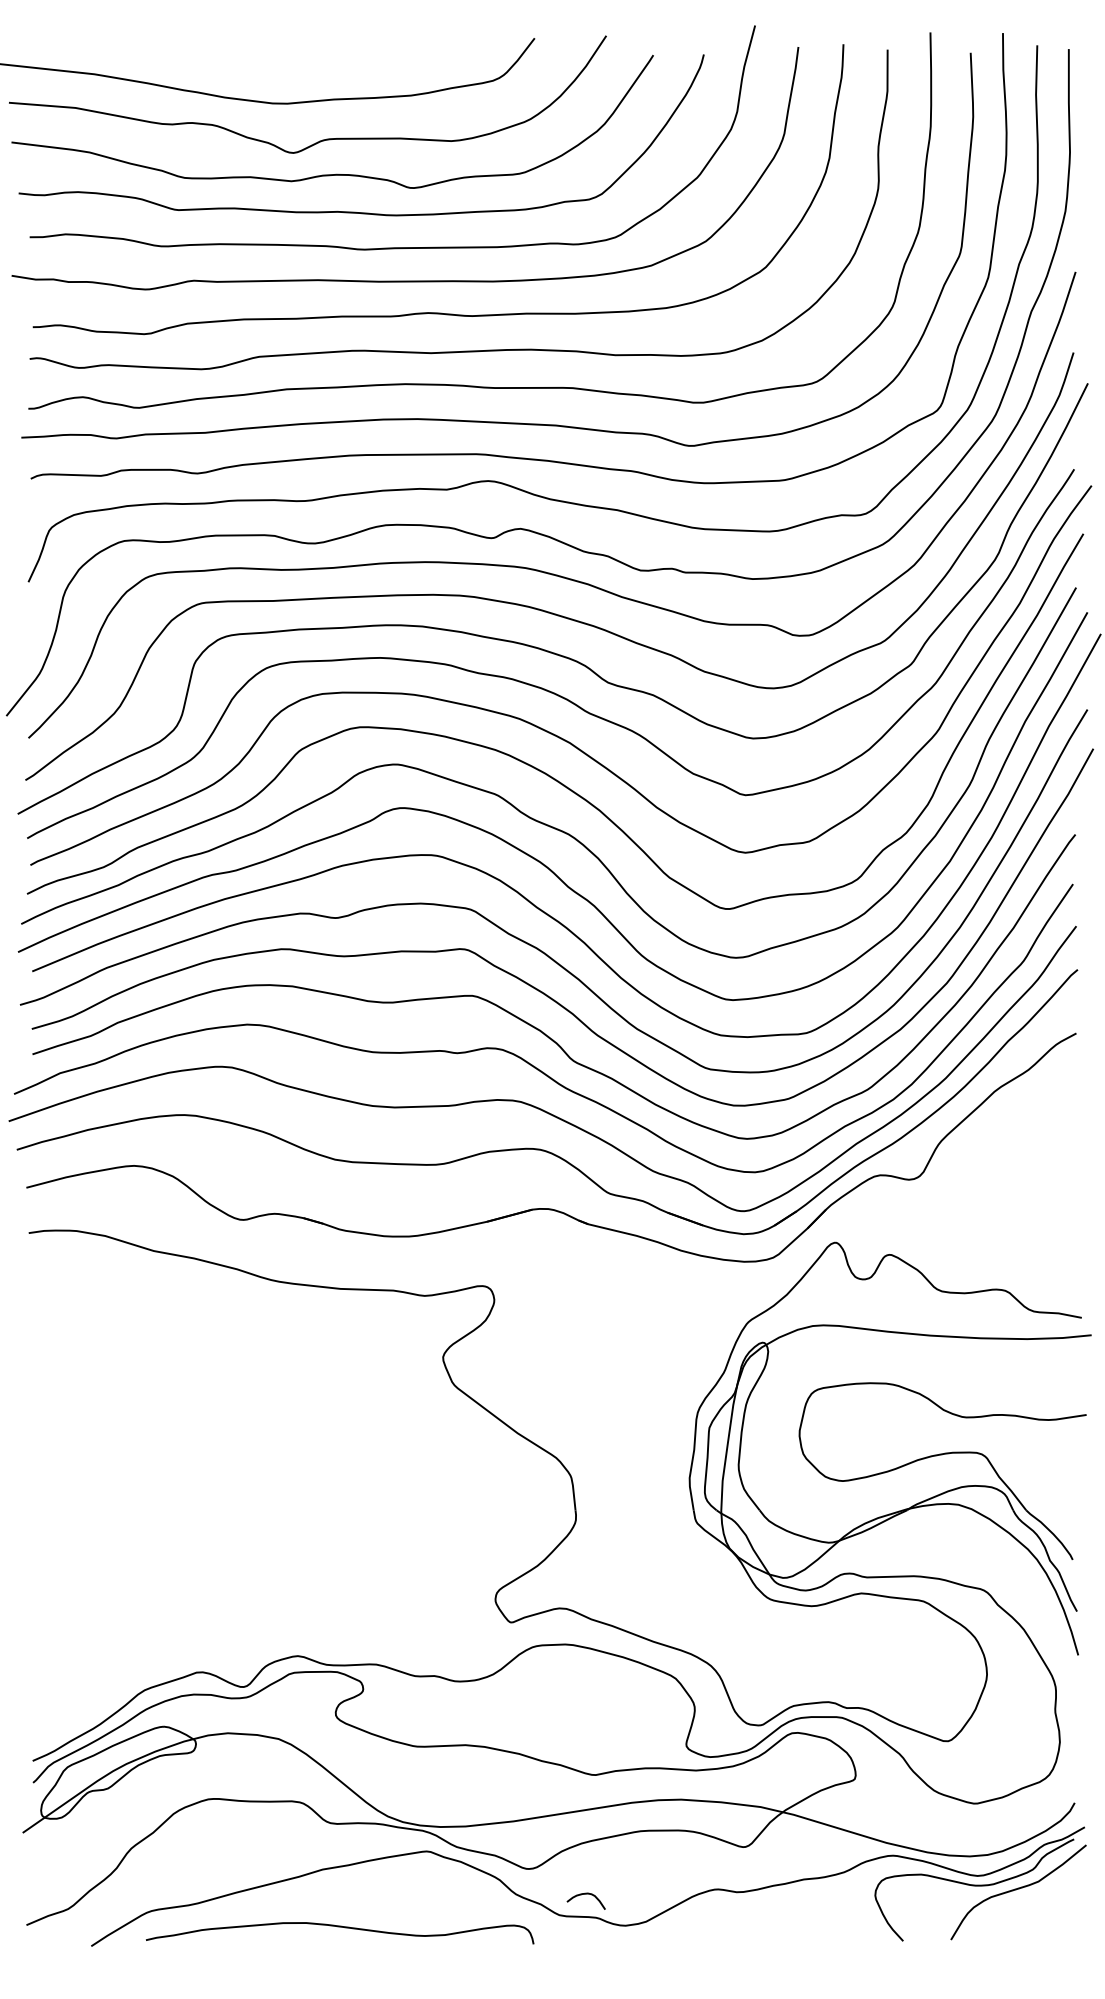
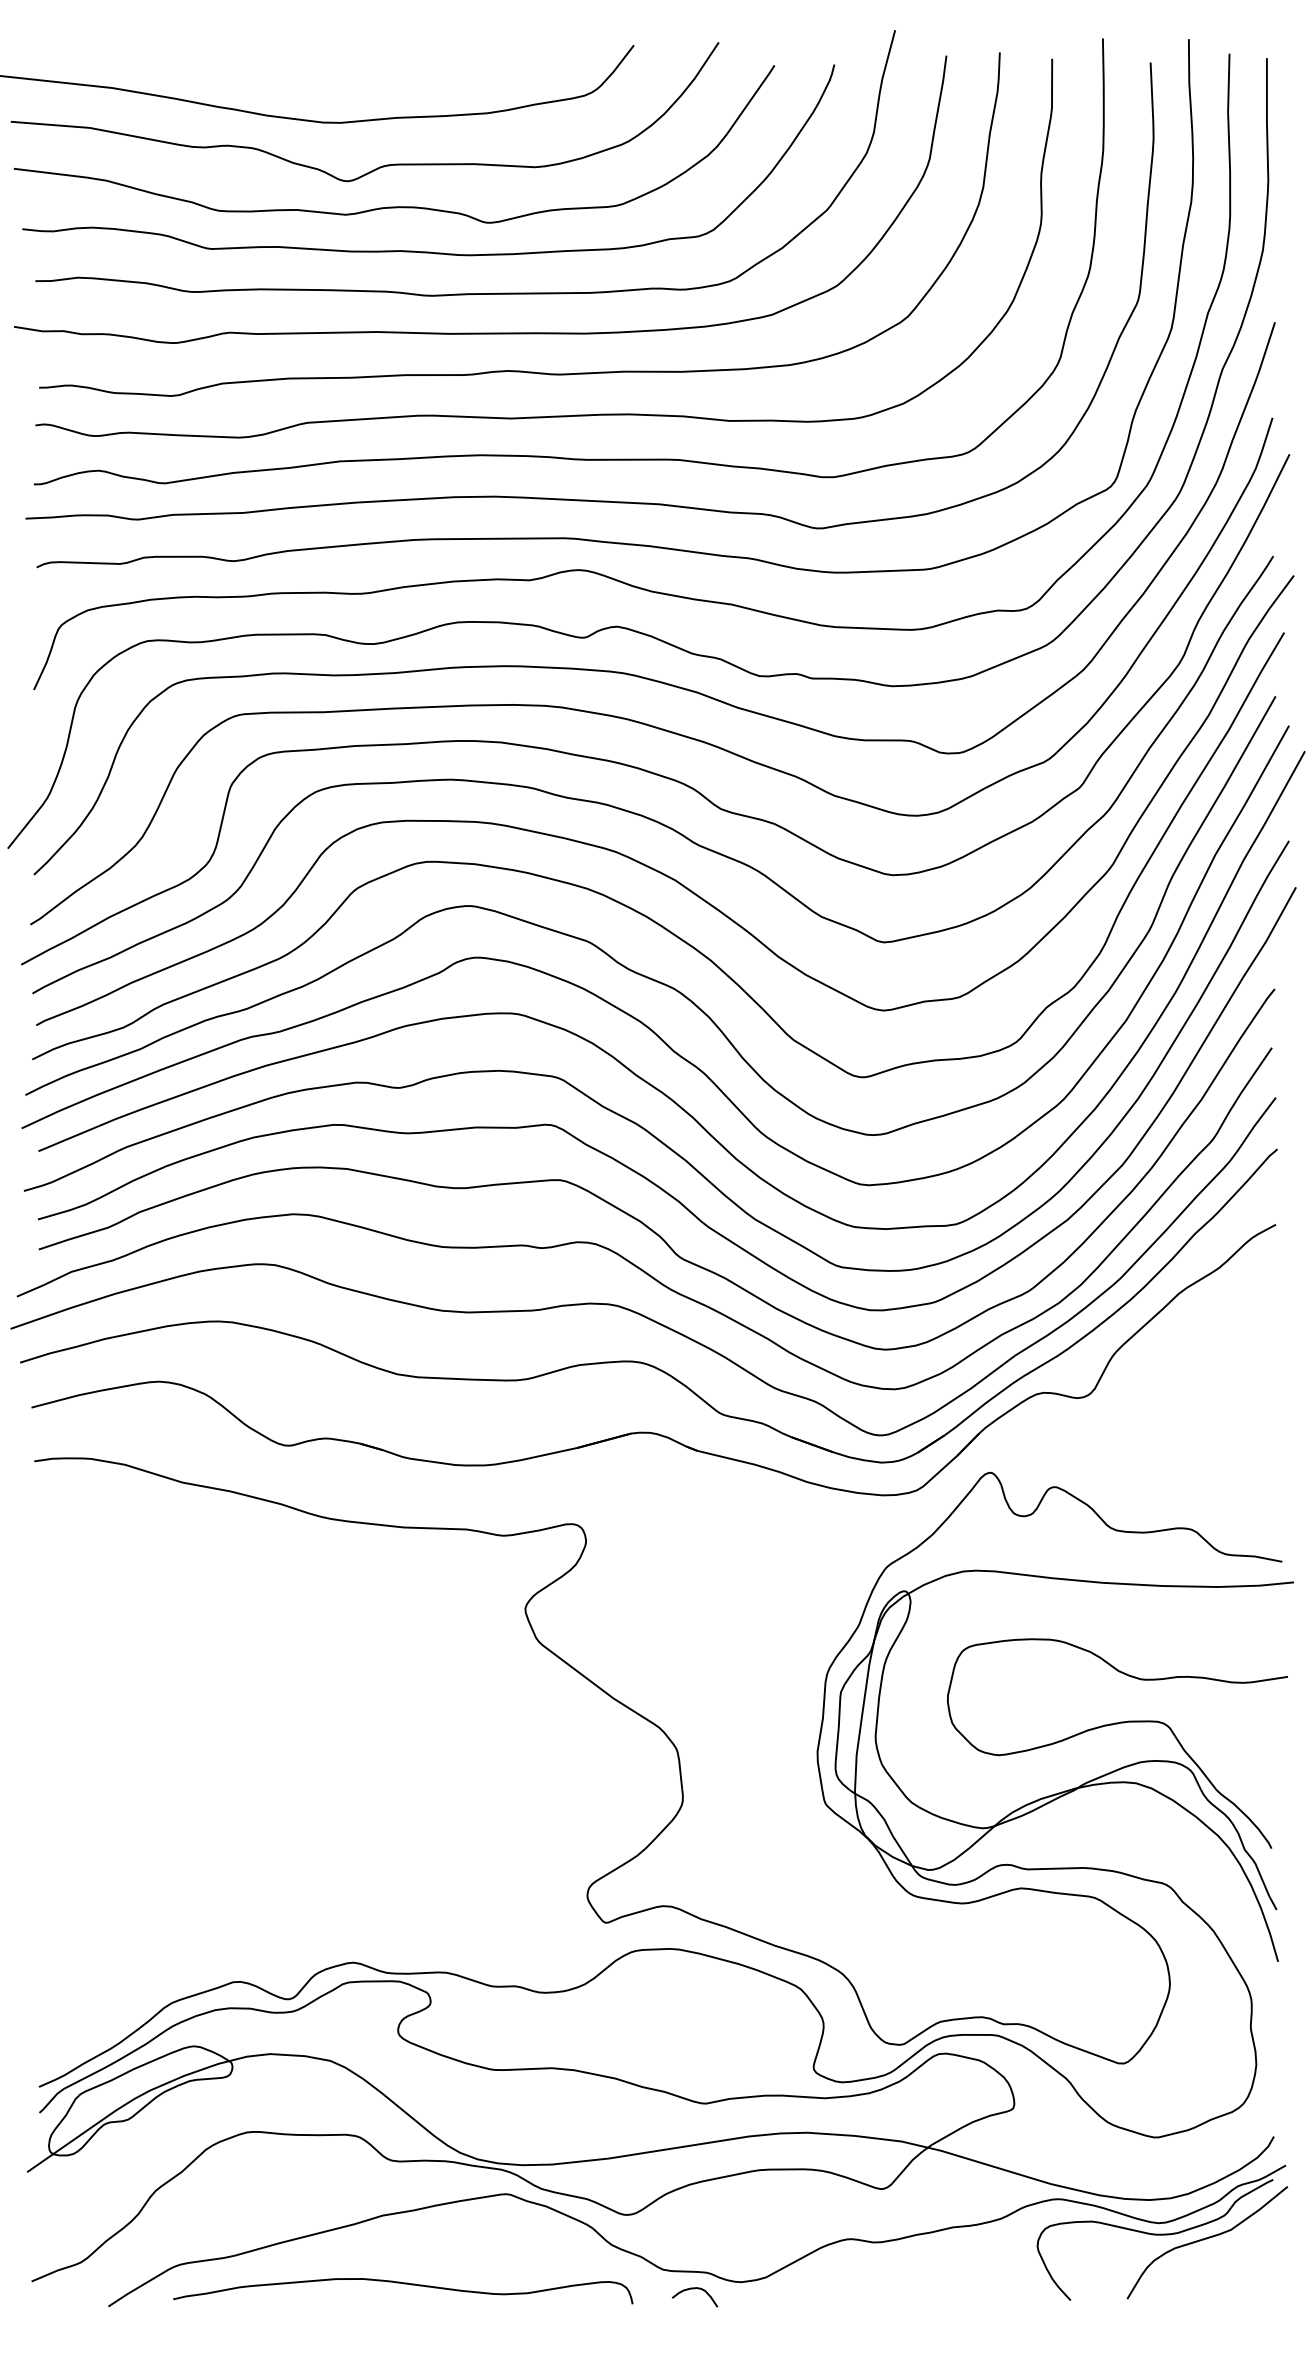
curve: (585, 1894) -> (694, 2289), moved

